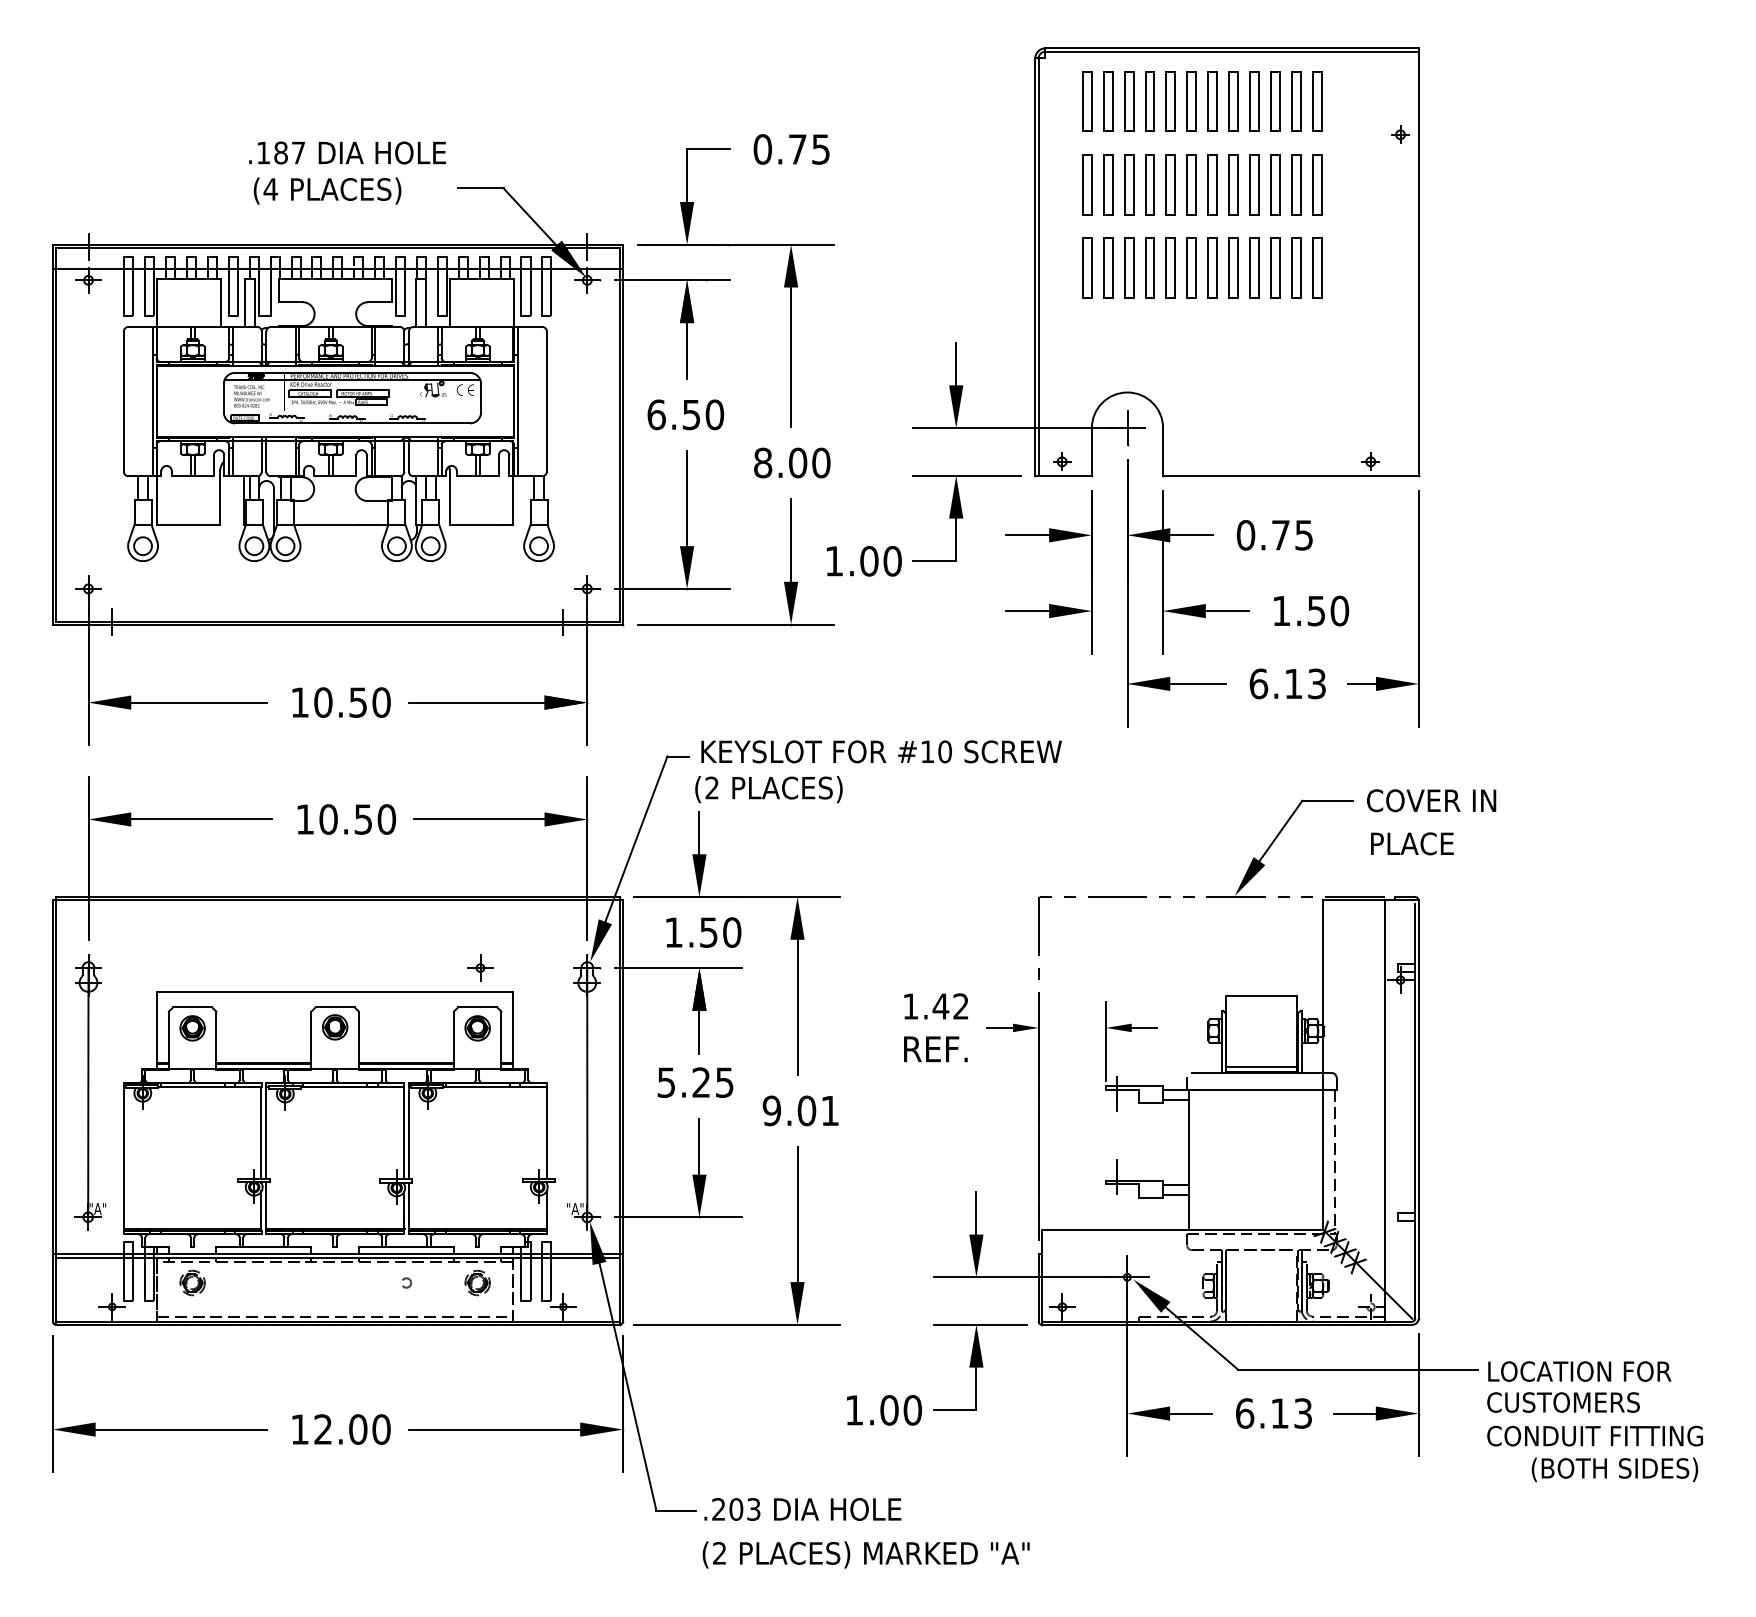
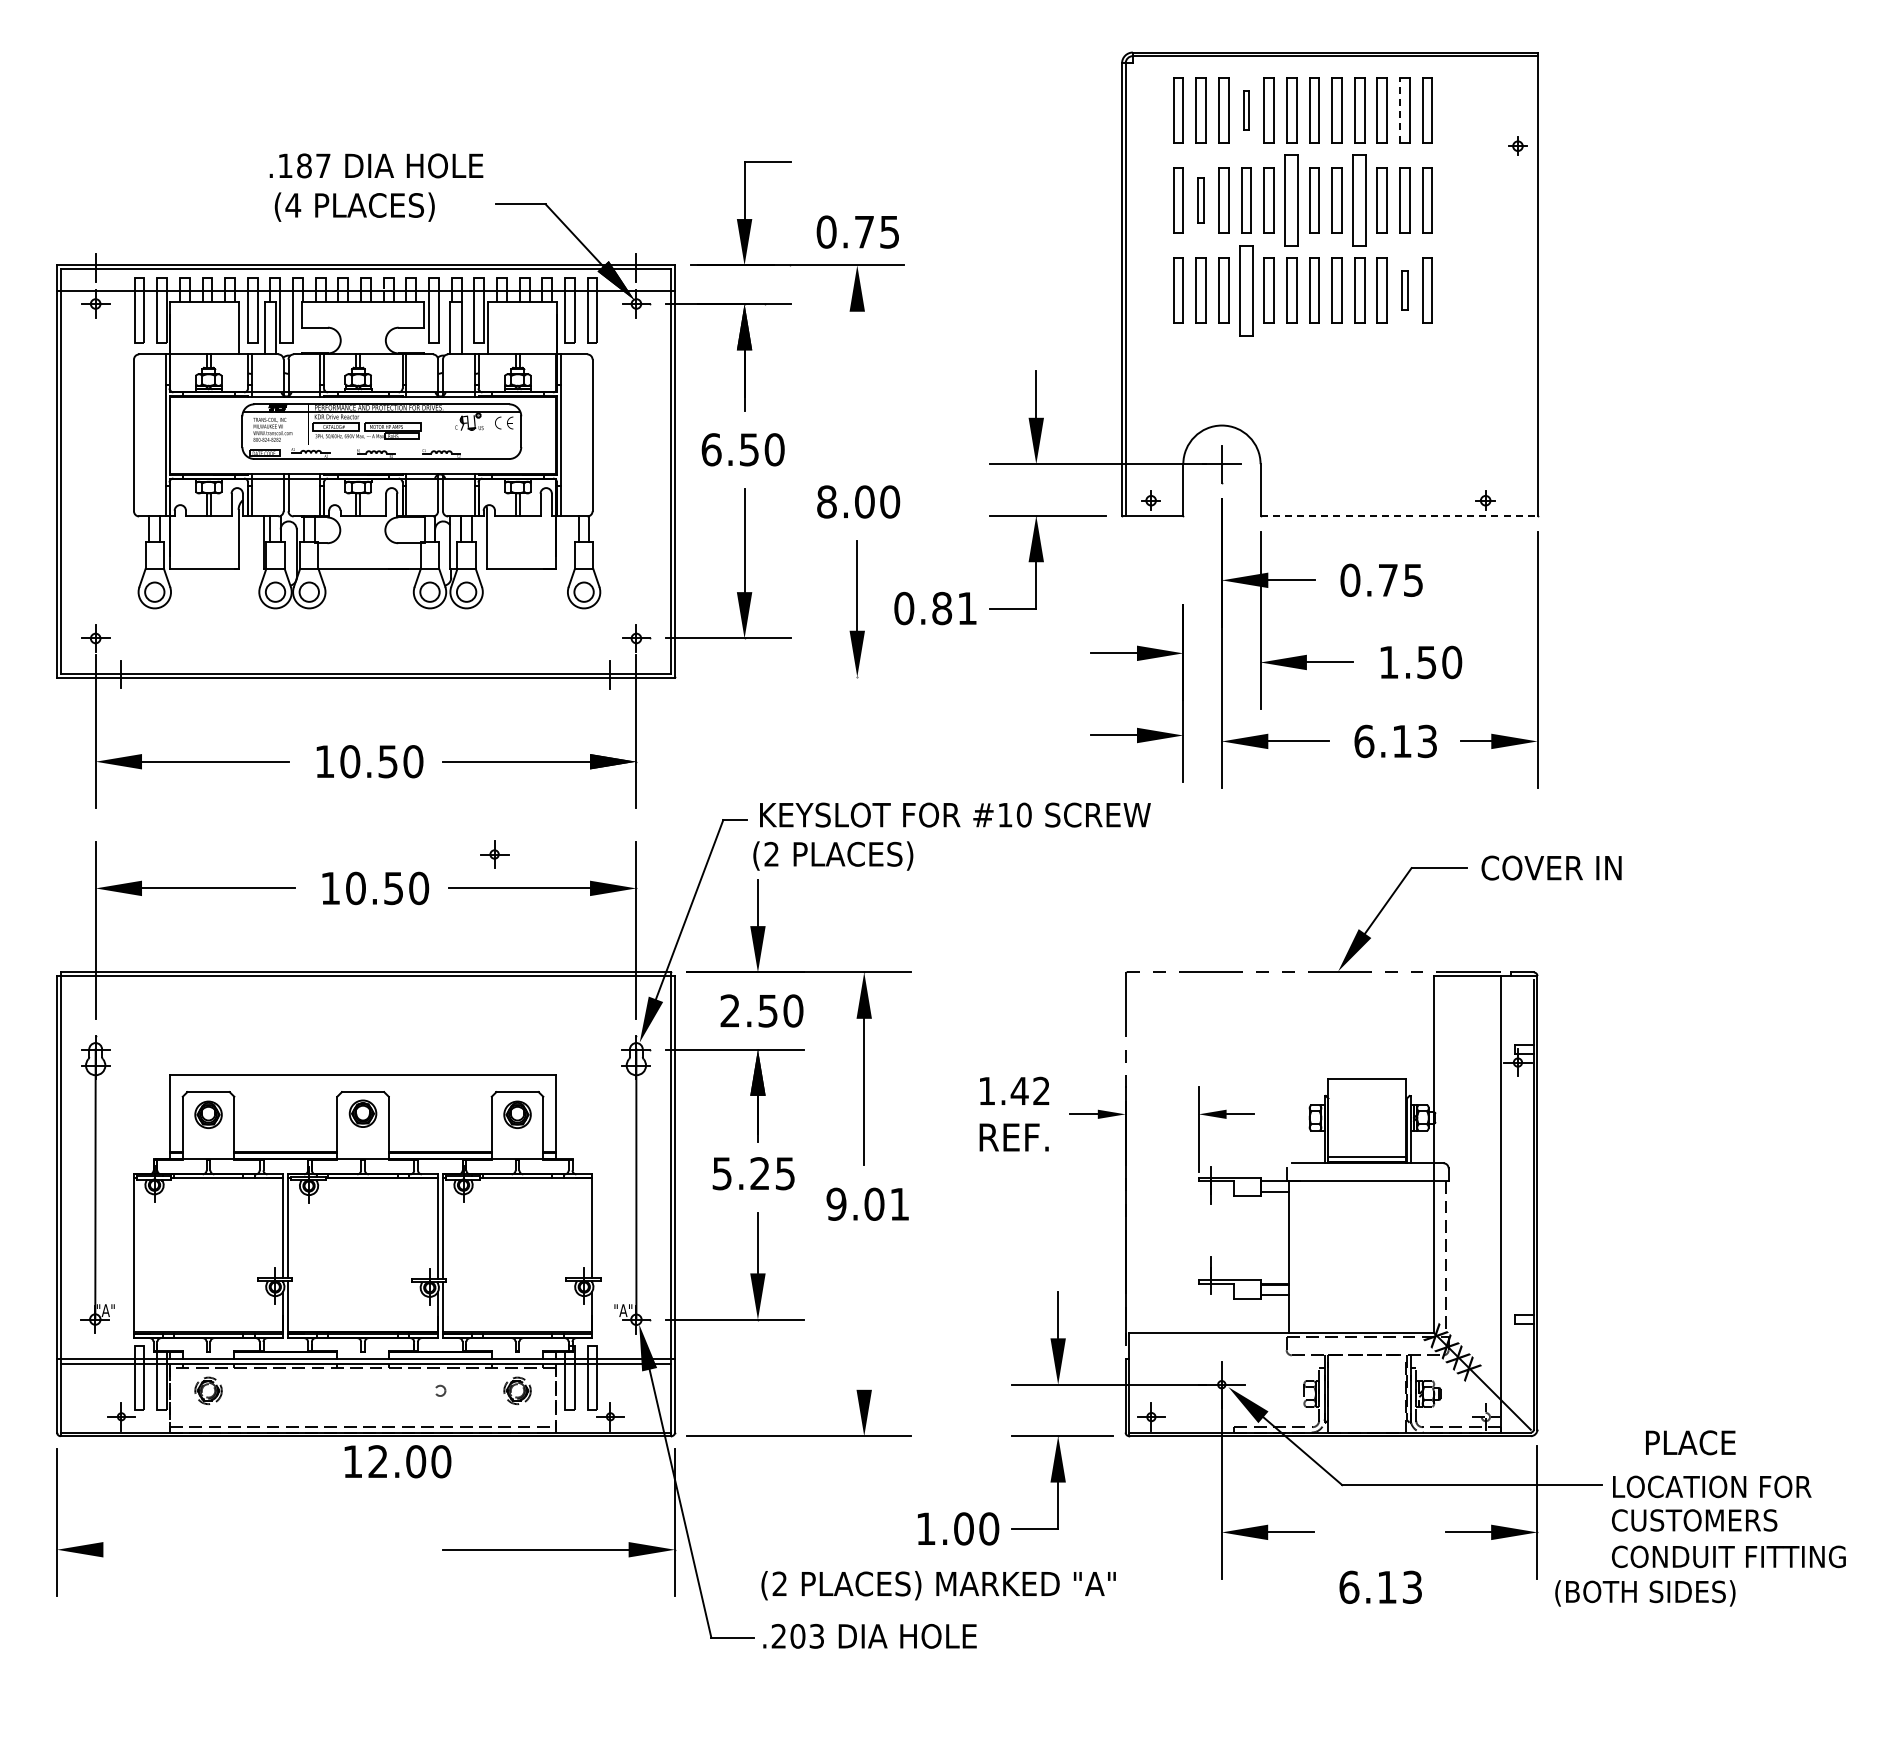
line: (1292, 100) -> (1400, 109), solid -> dashed
part: (1150, 101) -> (1246, 110), size x0.6
text: (791, 148) -> (857, 231), moved
part: (1107, 184) -> (1200, 200), size x0.7
part: (1191, 184) -> (1291, 200), size x1.4
part: (1254, 184) -> (1359, 200), size x1.4
part: (1150, 267) -> (1246, 290), size x1.4
part: (1295, 267) -> (1404, 290), size x0.6
line: (791, 356) -> (857, 386), removed
line: (1291, 475) -> (1399, 515), solid -> dashed
part: (1049, 541) -> (1137, 660), moved
text: (863, 561) -> (935, 608), 1.00 -> 0.81
line: (735, 624) -> (797, 677), removed
text: (1412, 843) -> (1690, 1442), moved
text: (673, 932) -> (729, 1010), 1.50 -> 2.50
part: (480, 968) -> (494, 854), moved
line: (797, 1214) -> (864, 1316), removed
text: (1273, 1412) -> (1380, 1586), moved
line: (181, 1429) -> (196, 1549), removed
text: (341, 1429) -> (397, 1461), moved
text: (1615, 1469) -> (1645, 1593), moved
text: (866, 1554) -> (938, 1585), moved

